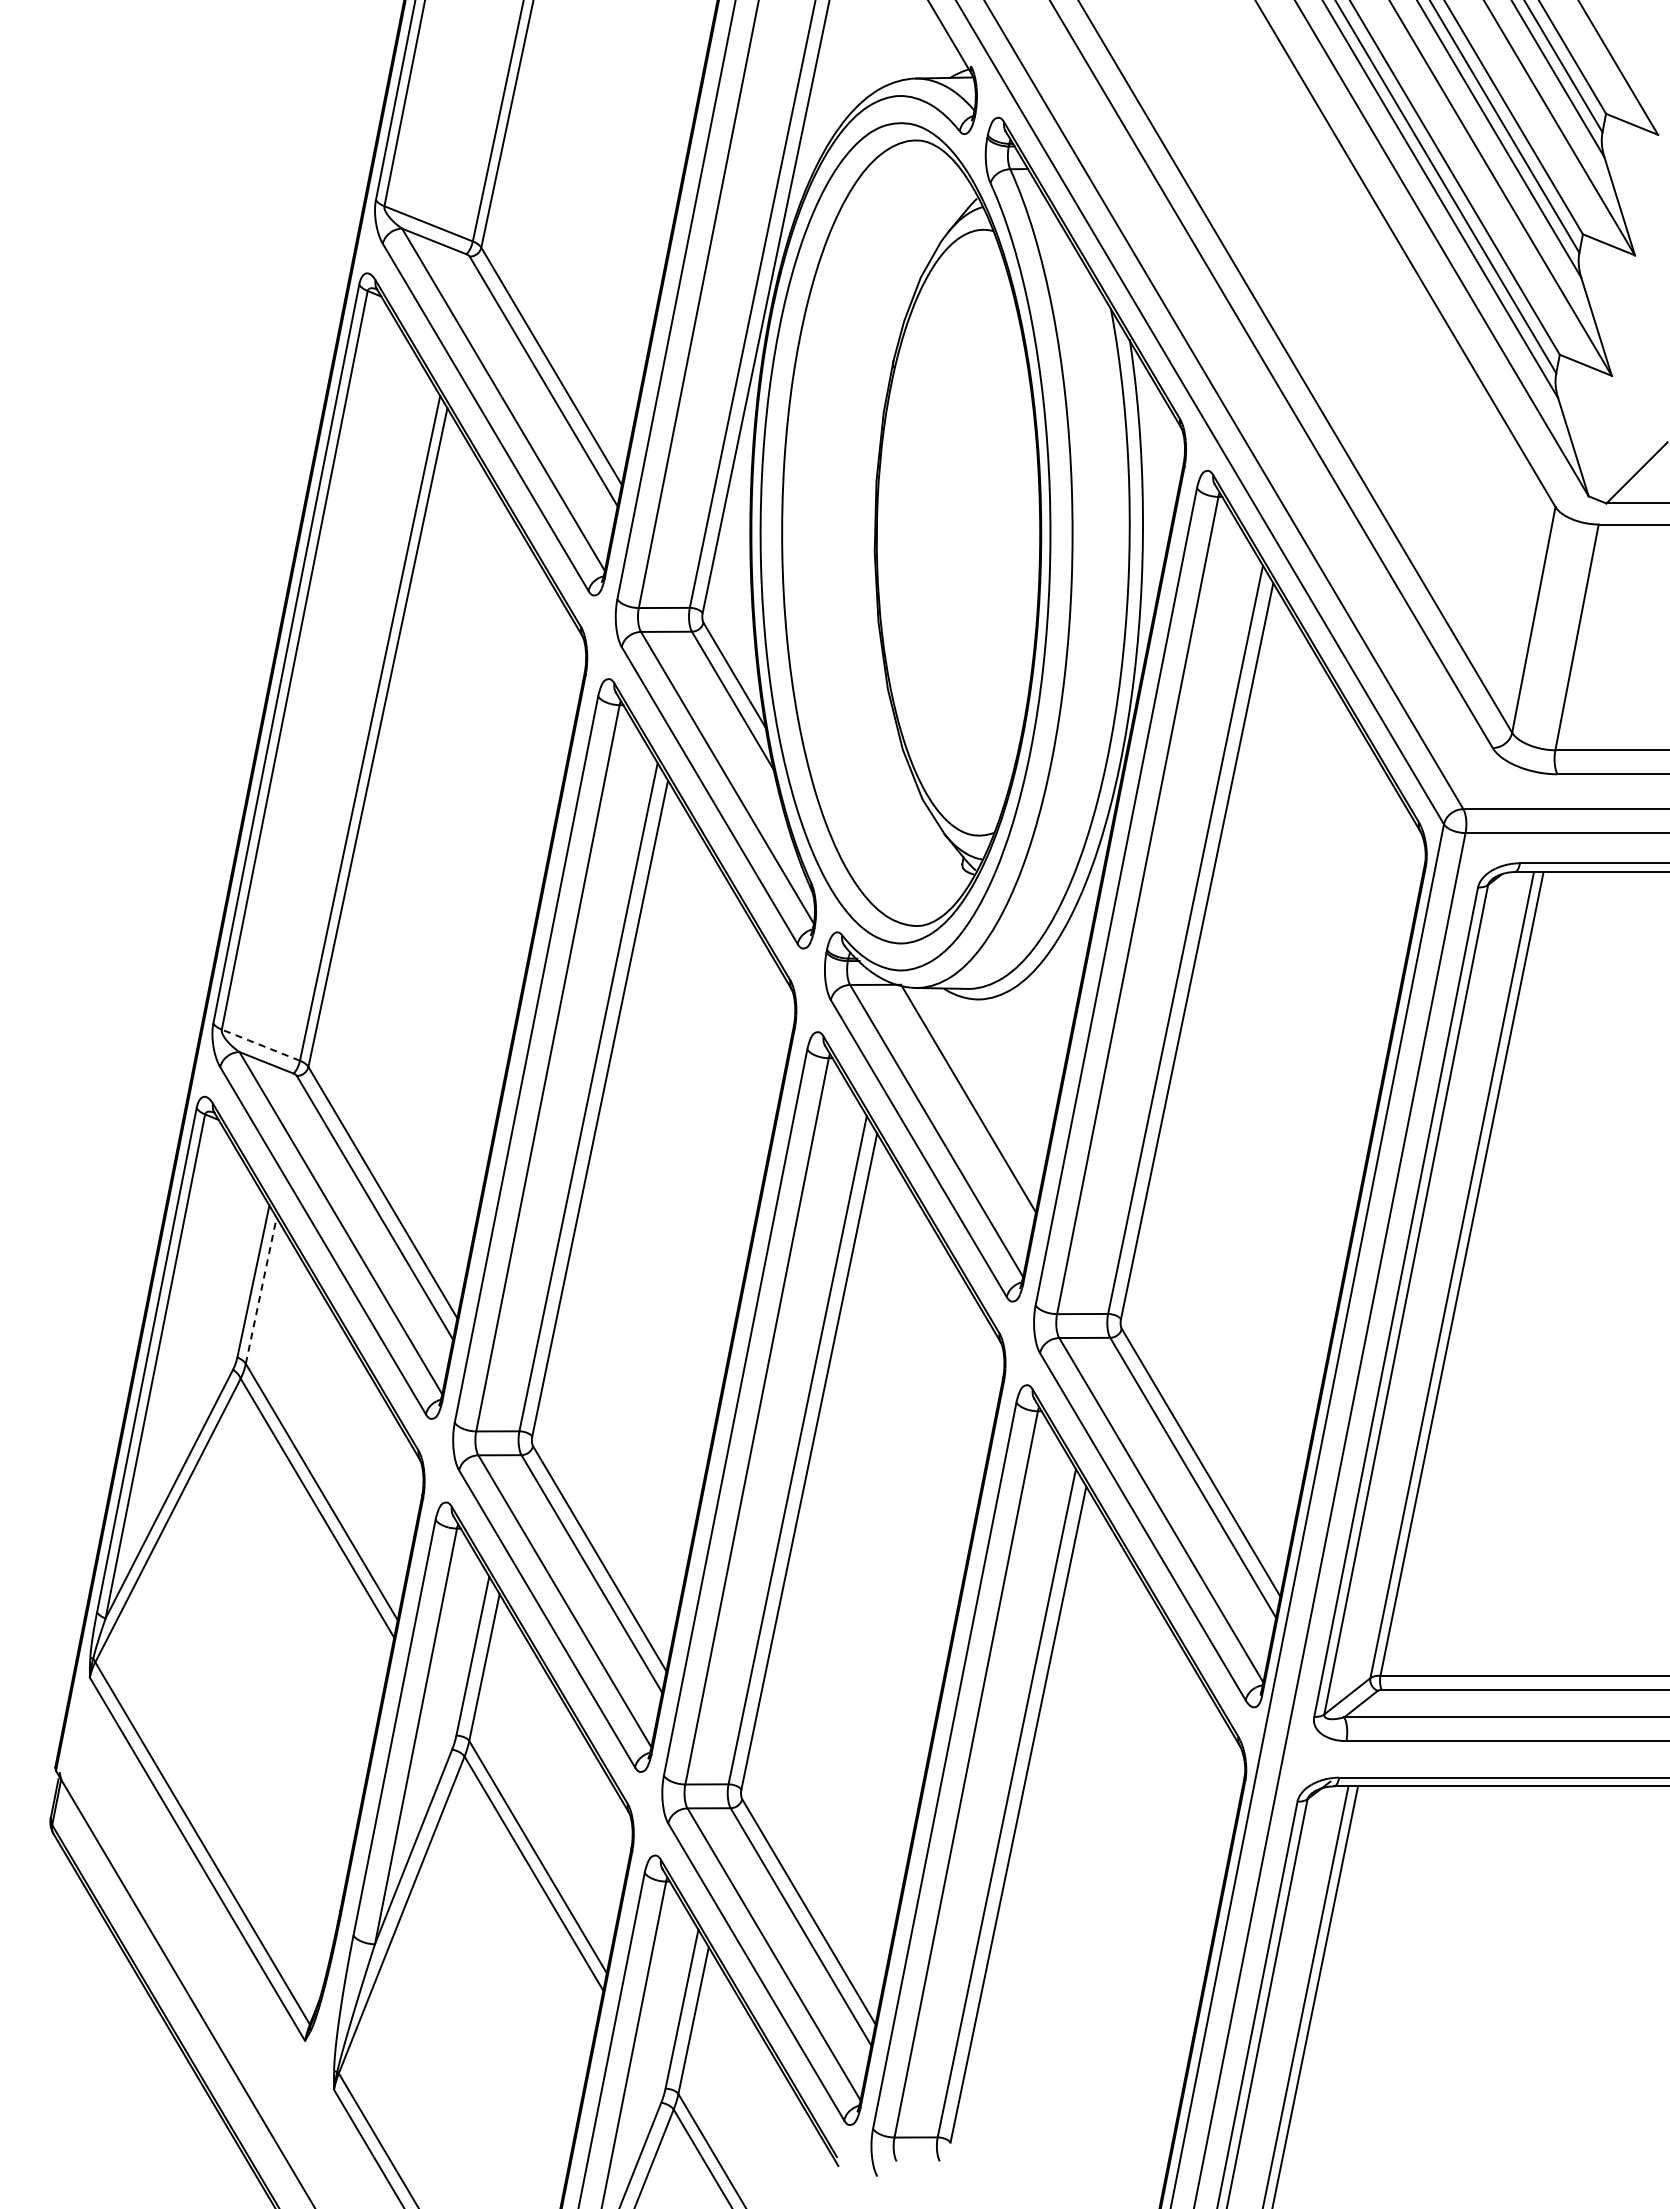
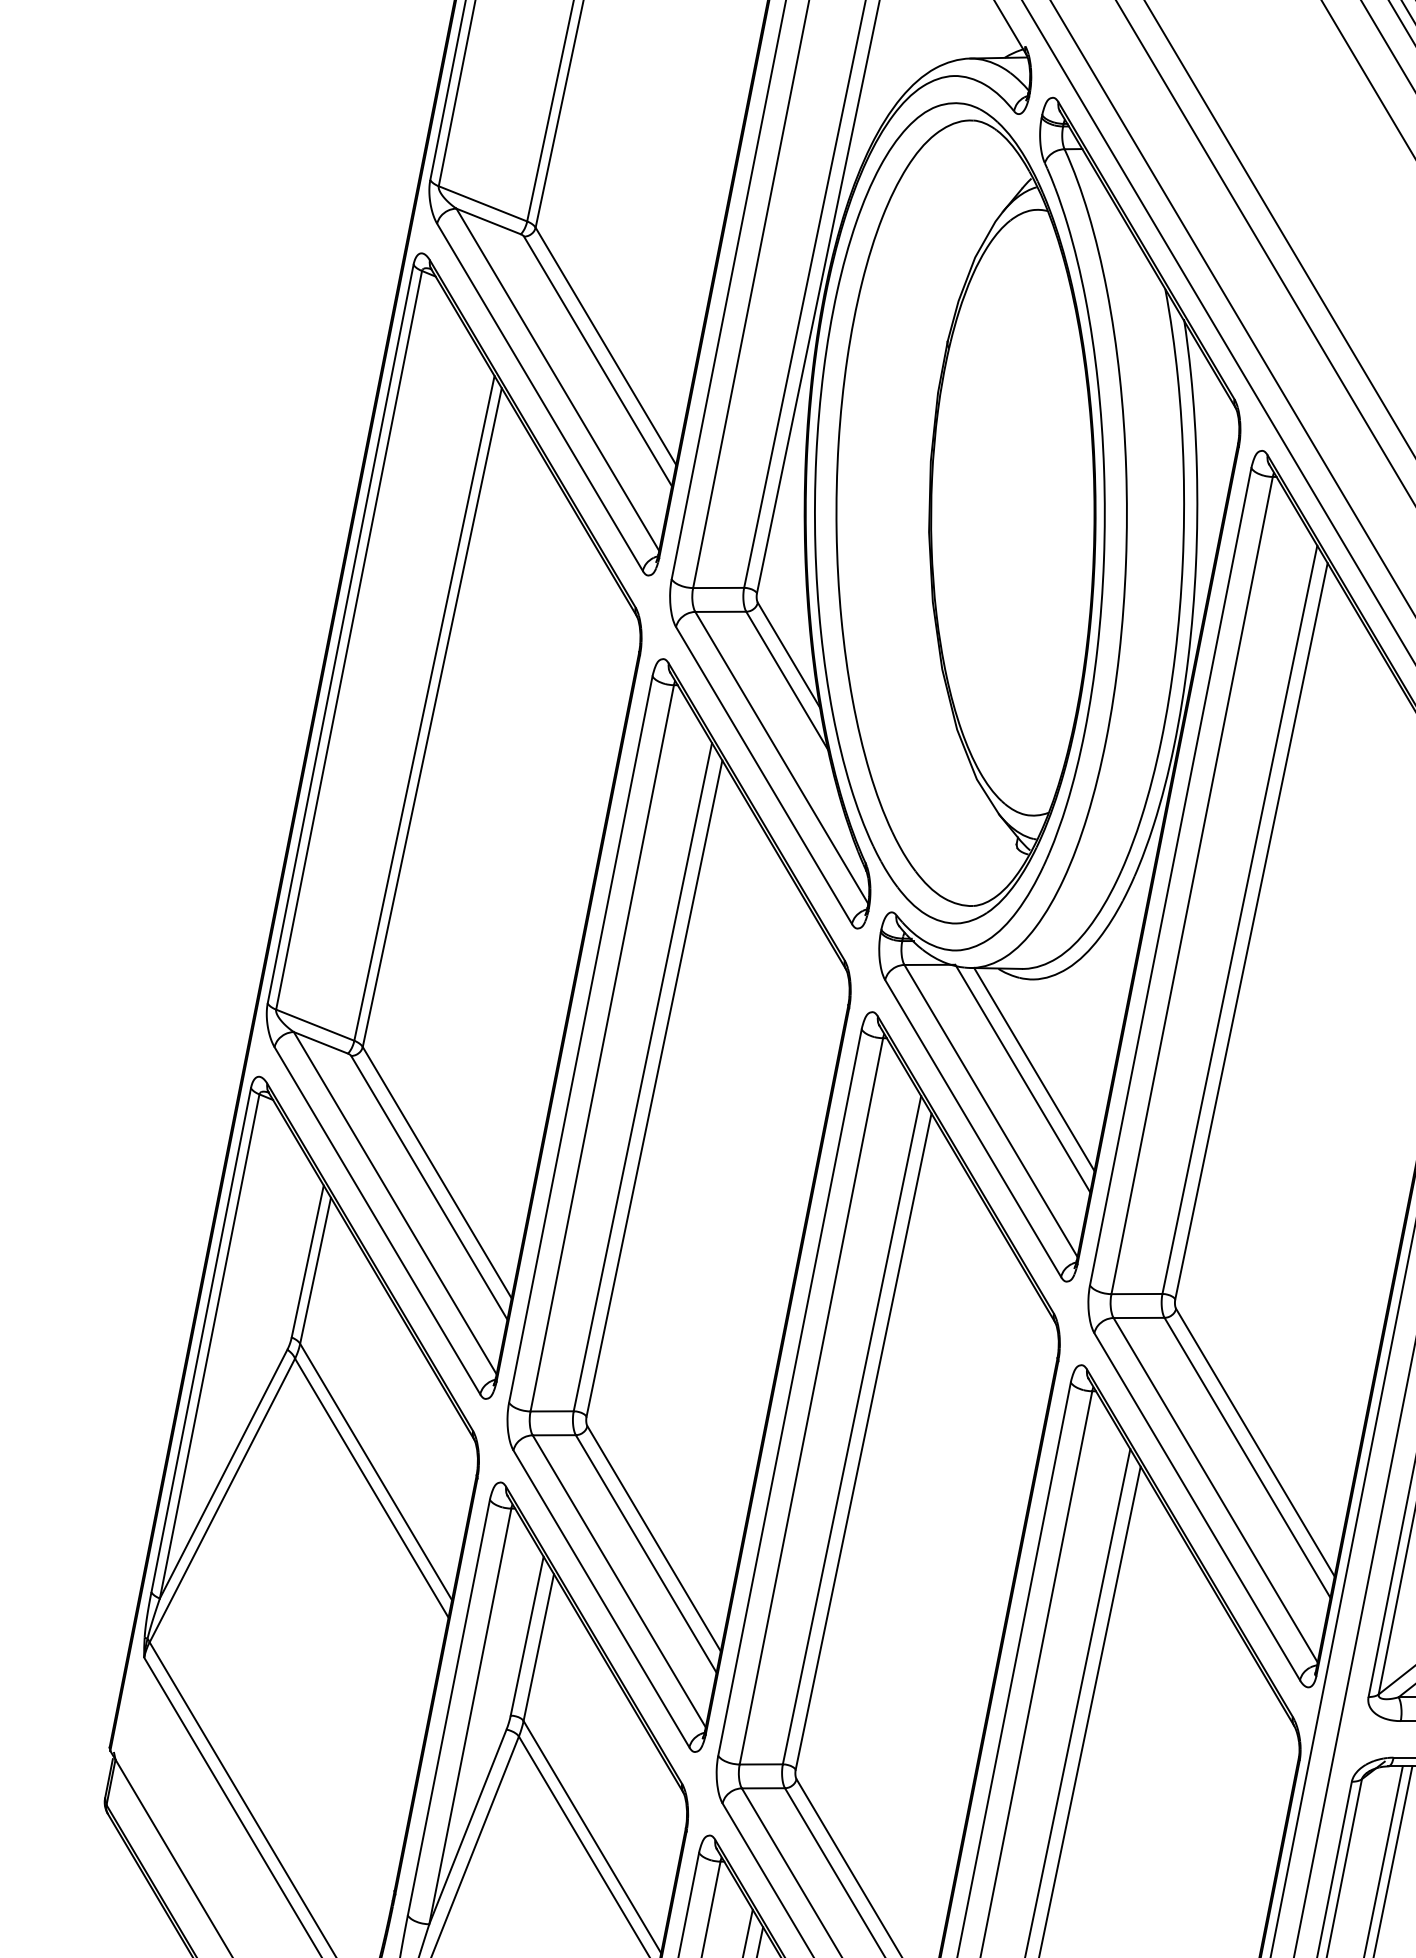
line: (260, 1045) -> (314, 1025), dashed -> solid
line: (979, 1089) -> (1033, 1069), added
line: (261, 1290) -> (315, 1270), dashed -> solid

